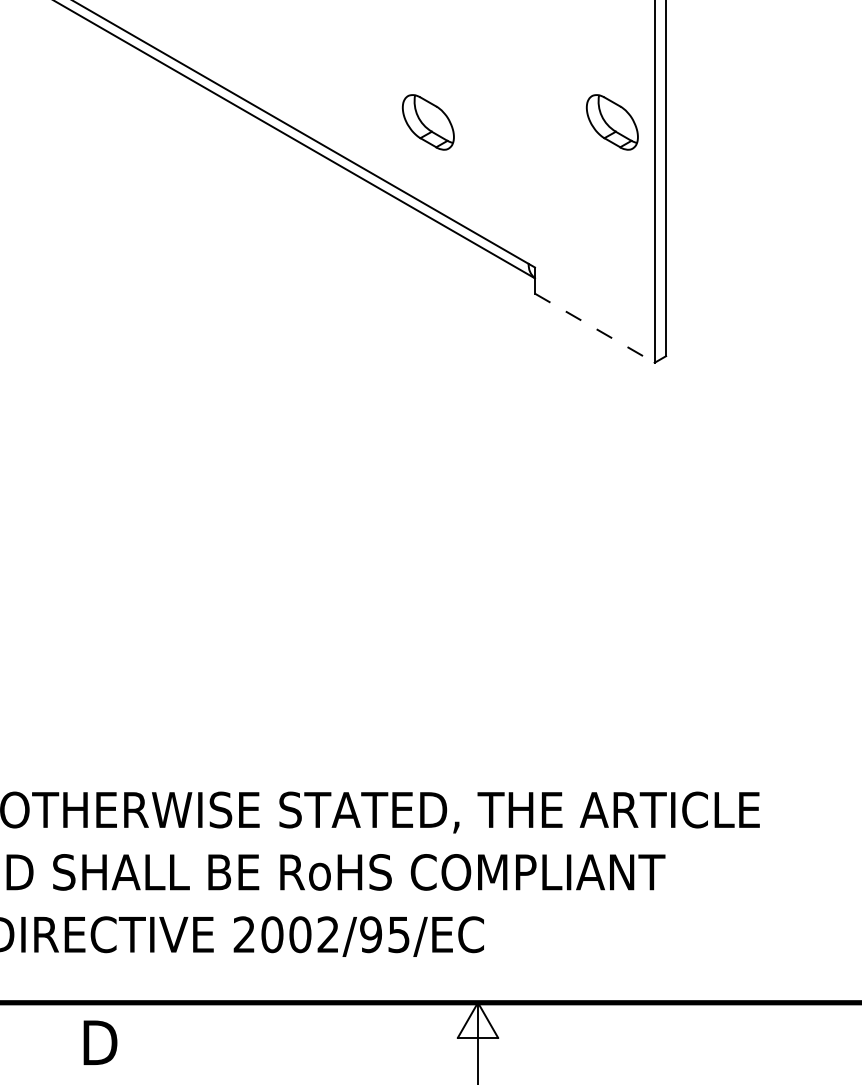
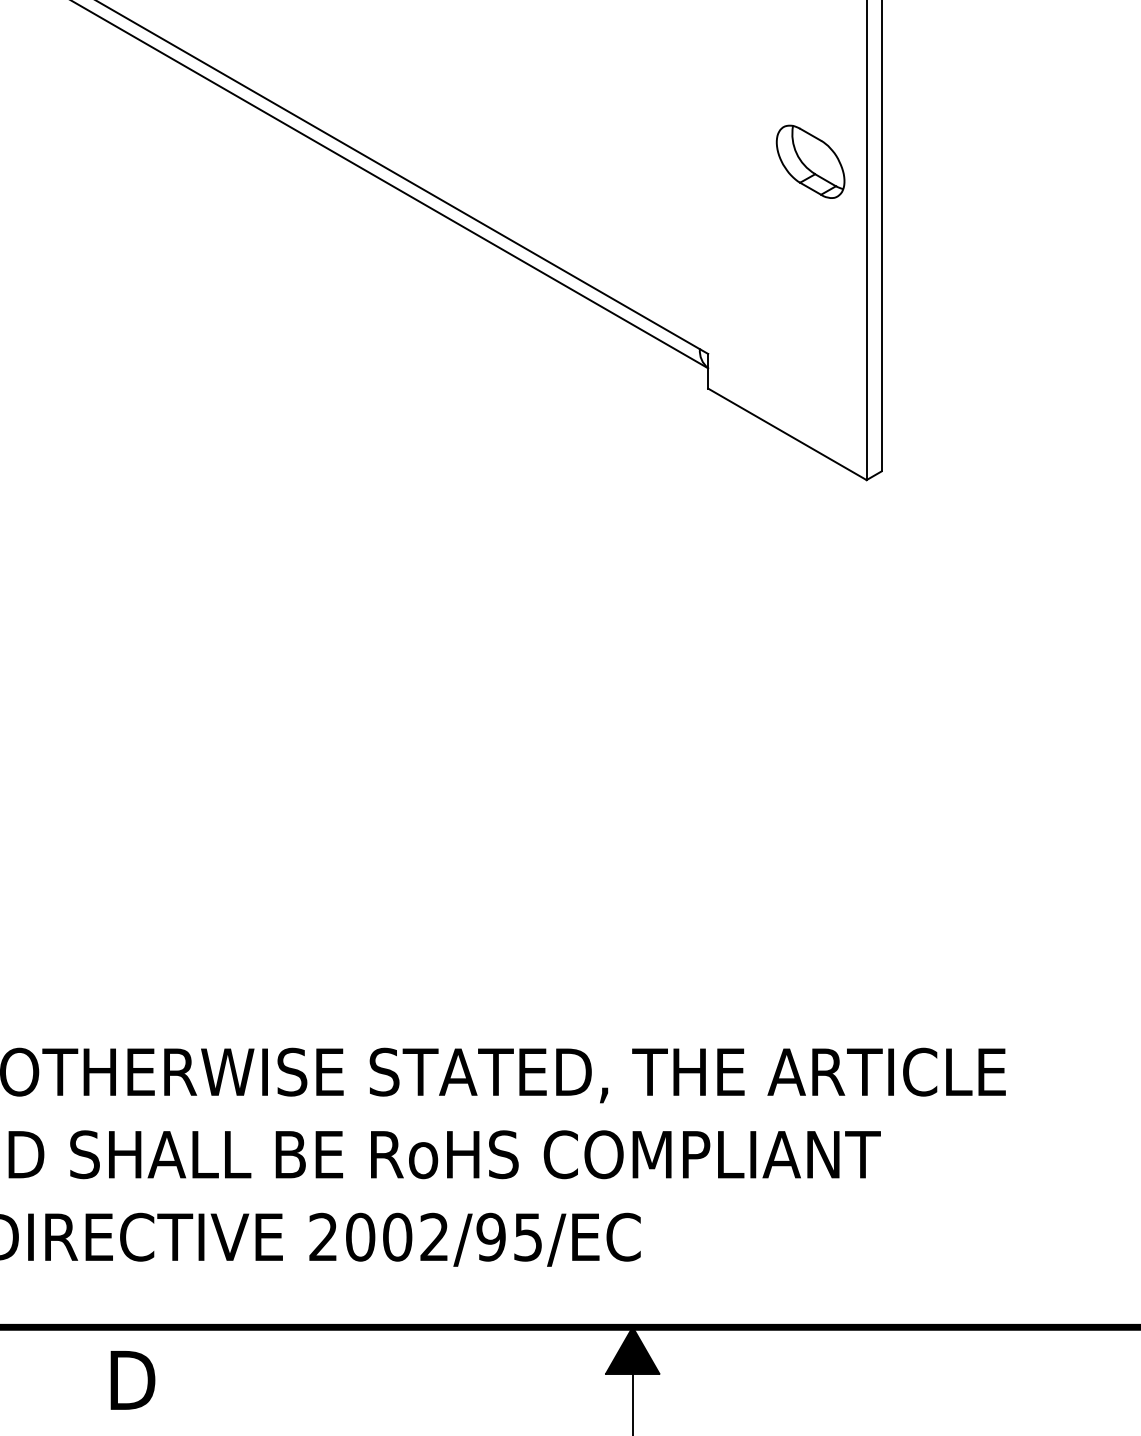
part: (427, 122) -> (565, 161), removed
line: (595, 328) -> (788, 434), dashed -> solid
fill: (477, 1019) -> (632, 1349), added

